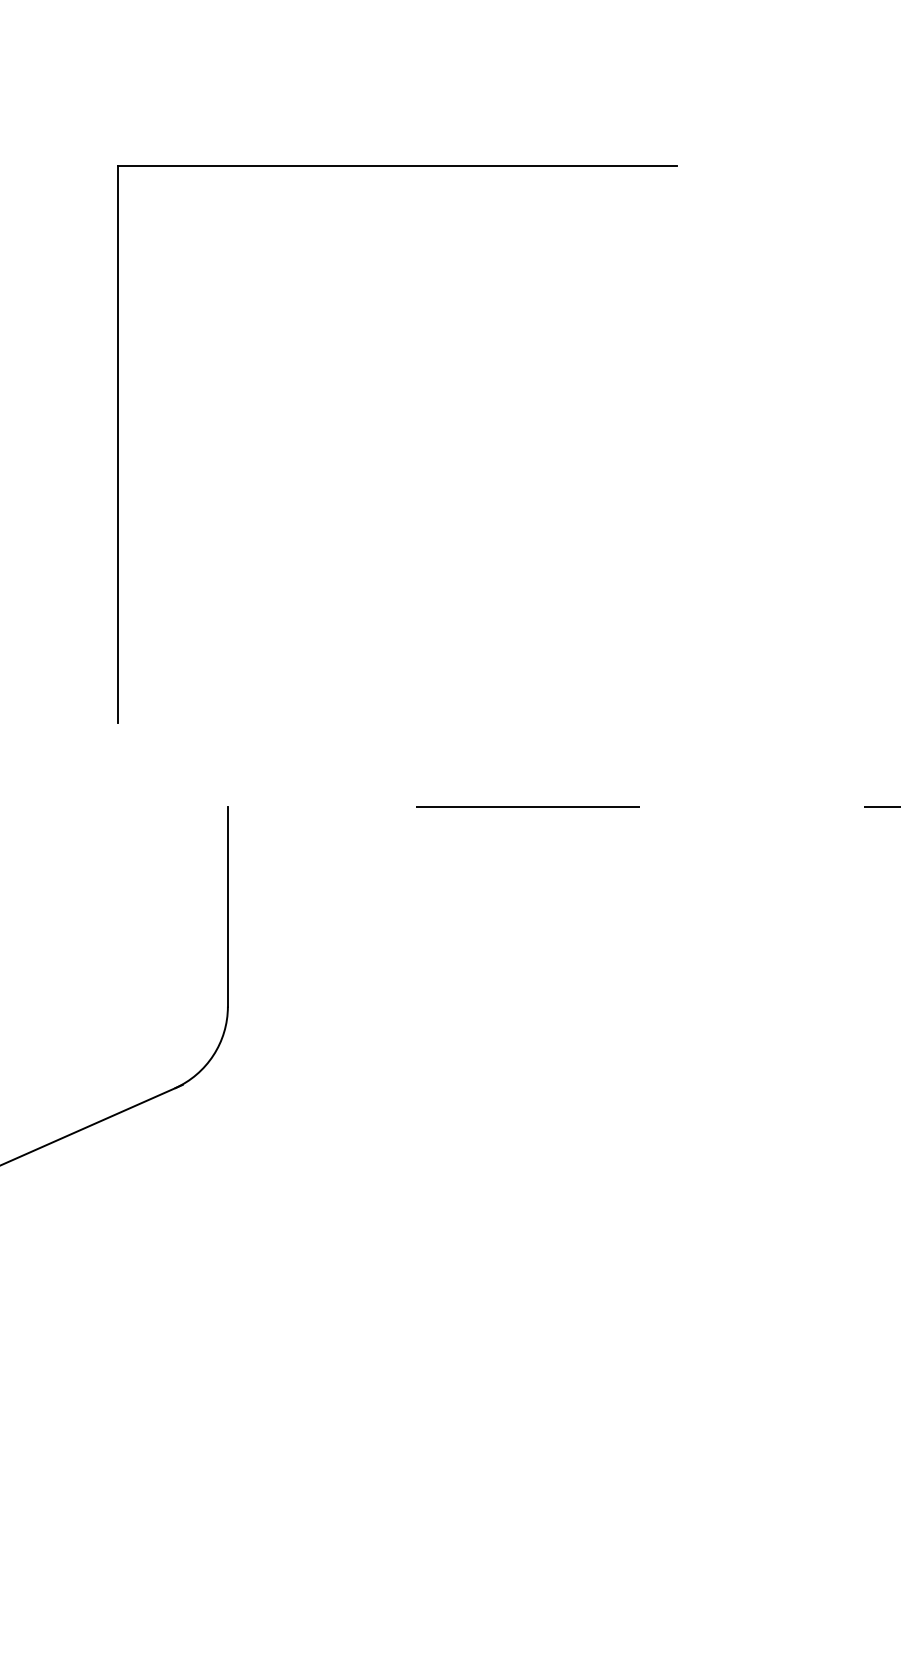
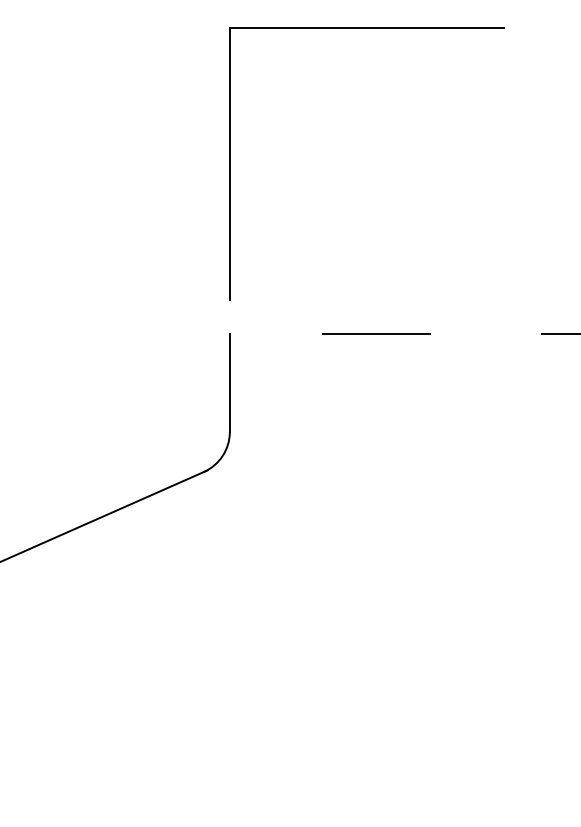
part: (396, 167) -> (366, 28), moved

